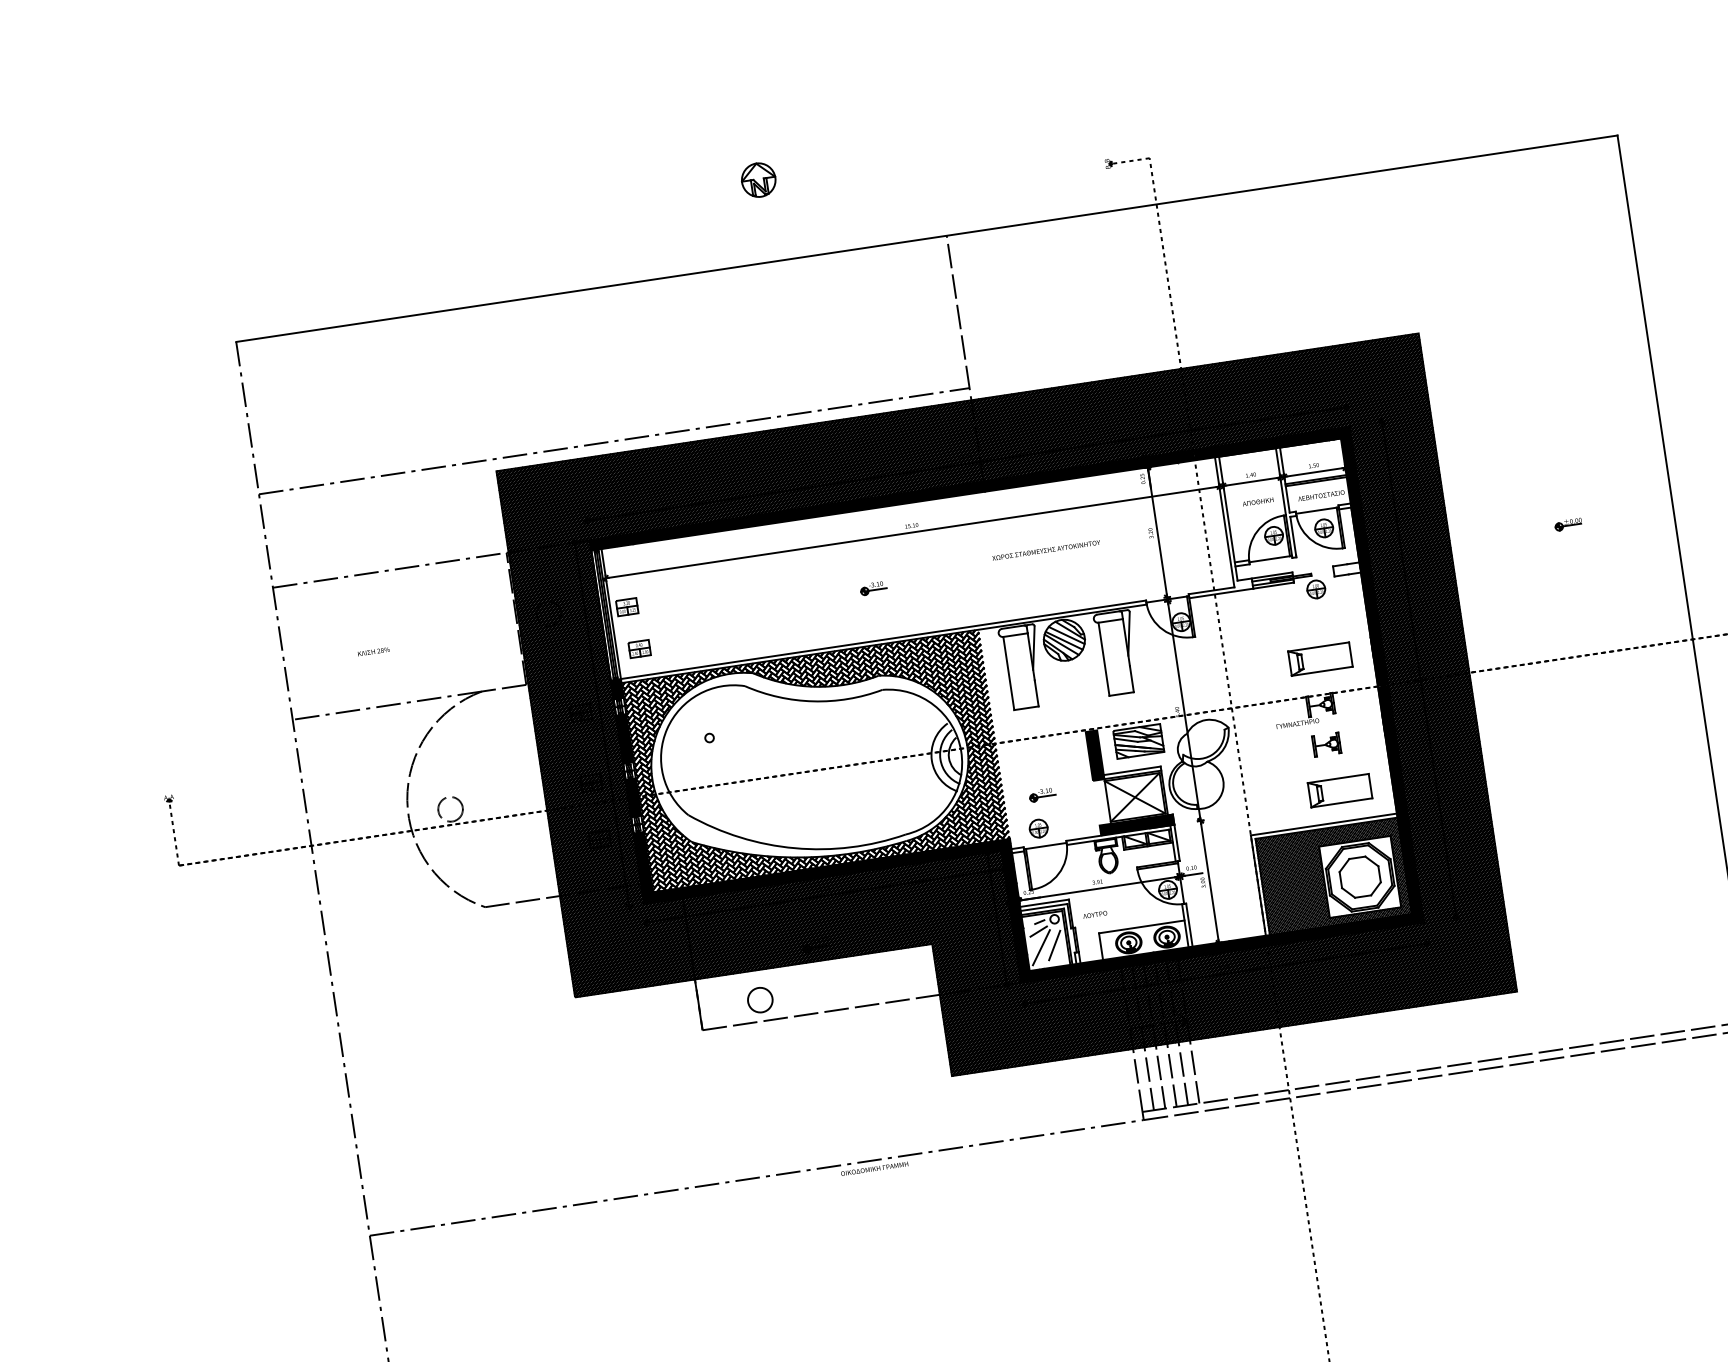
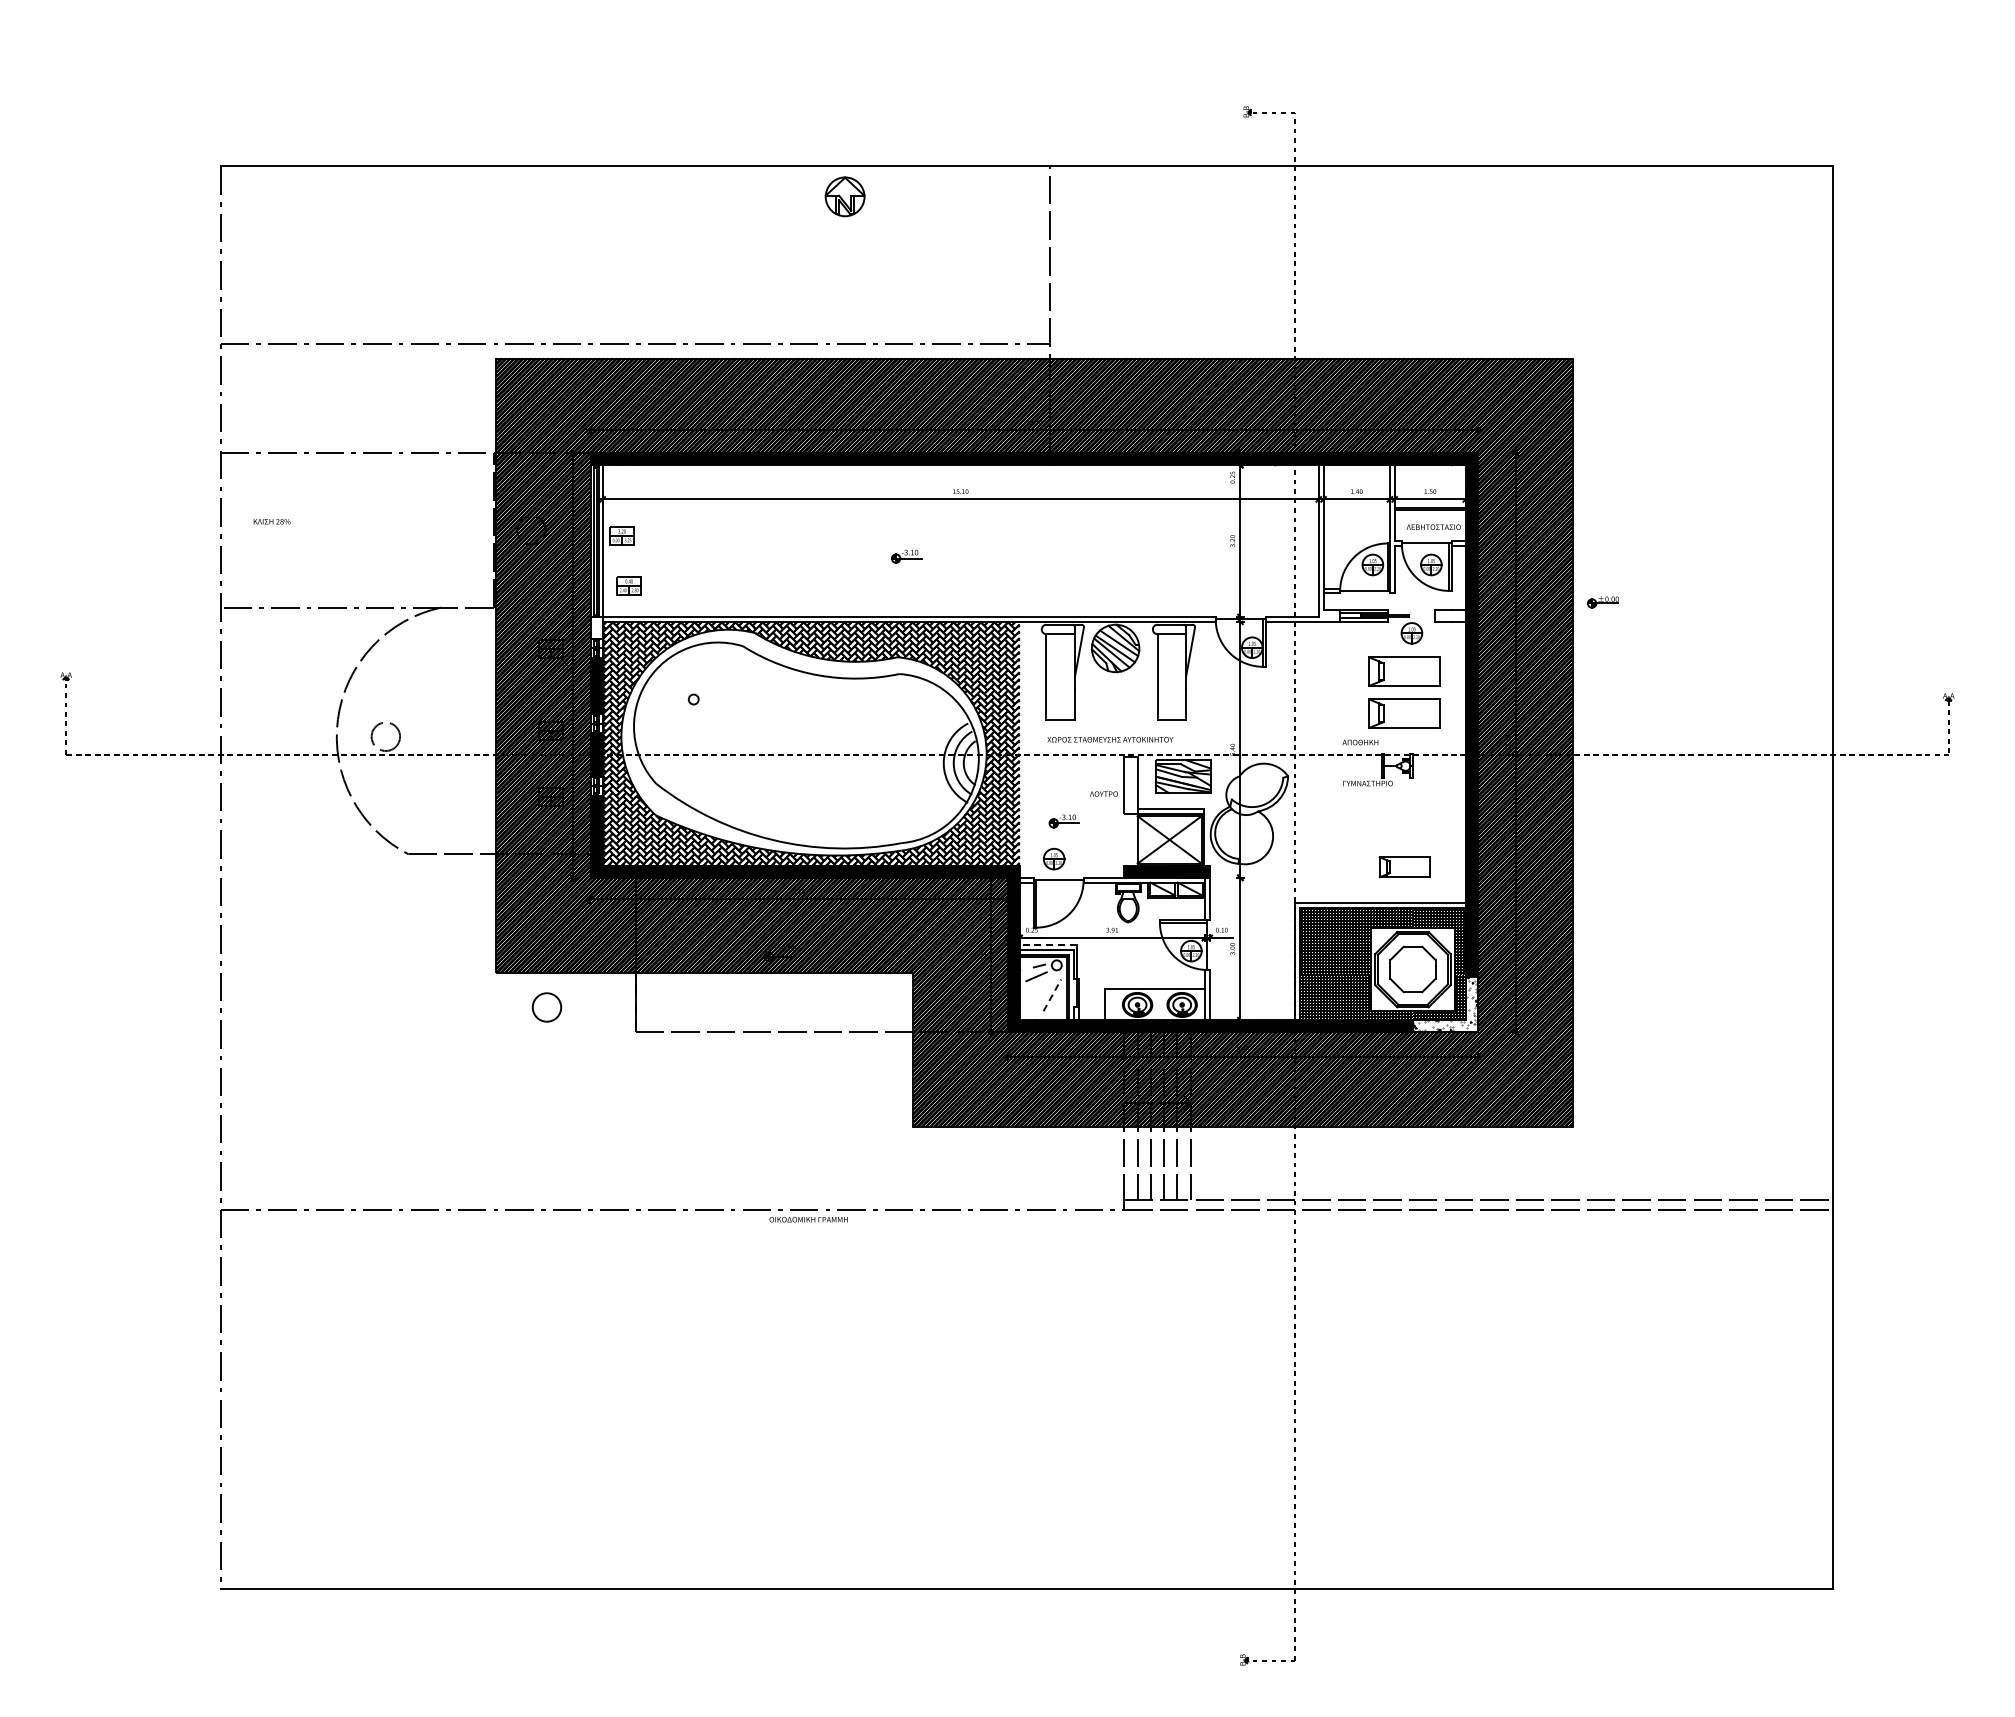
part: (758, 179) -> (844, 196), moved
text: (1258, 501) -> (1360, 742), moved
part: (1568, 524) -> (1602, 602), moved
text: (1045, 550) -> (1109, 739), moved
part: (1314, 623) -> (1404, 671), added
text: (373, 651) -> (271, 521), moved
fill: (617, 688) -> (596, 627), removed
part: (1326, 744) -> (1397, 812), removed
fill: (1094, 754) -> (1130, 784), removed
part: (1339, 790) -> (1404, 867), size x0.7
line: (1044, 903) -> (1047, 945), solid -> dashed
fill: (1392, 903) -> (1445, 1004), removed
text: (1094, 914) -> (1103, 793), moved
line: (1054, 944) -> (1052, 994), solid -> dashed
line: (1041, 947) -> (1036, 995), removed
circle: (759, 1000) -> (546, 1007), moved

